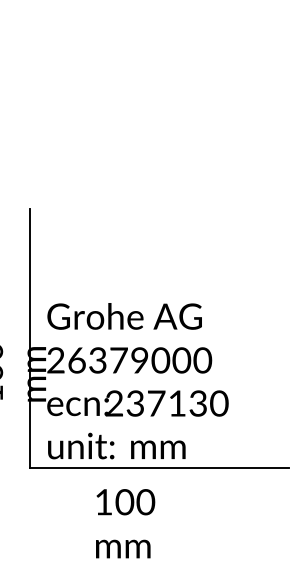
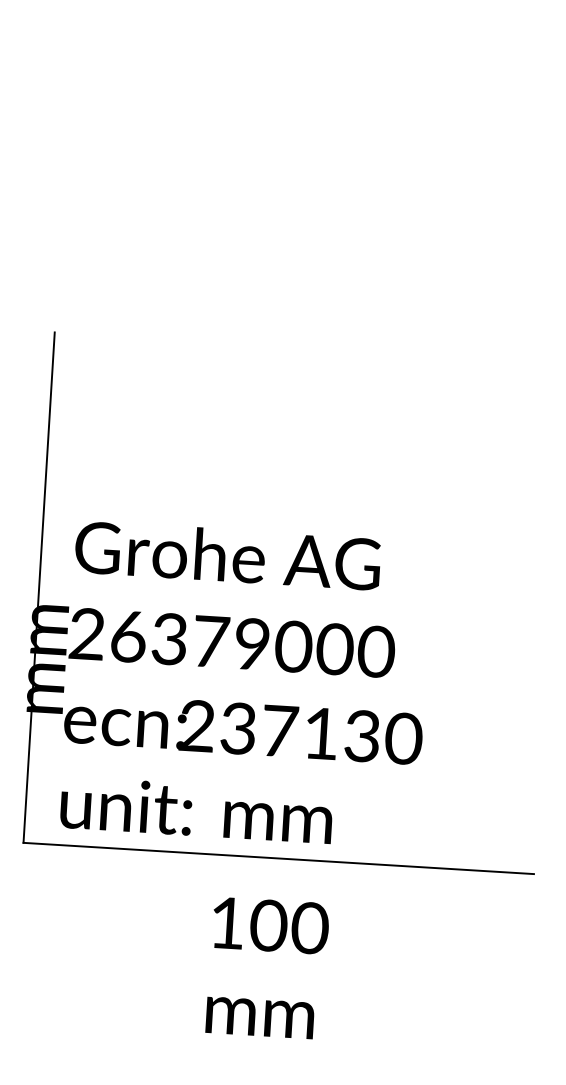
text: (125, 523) -> (267, 967), moved

